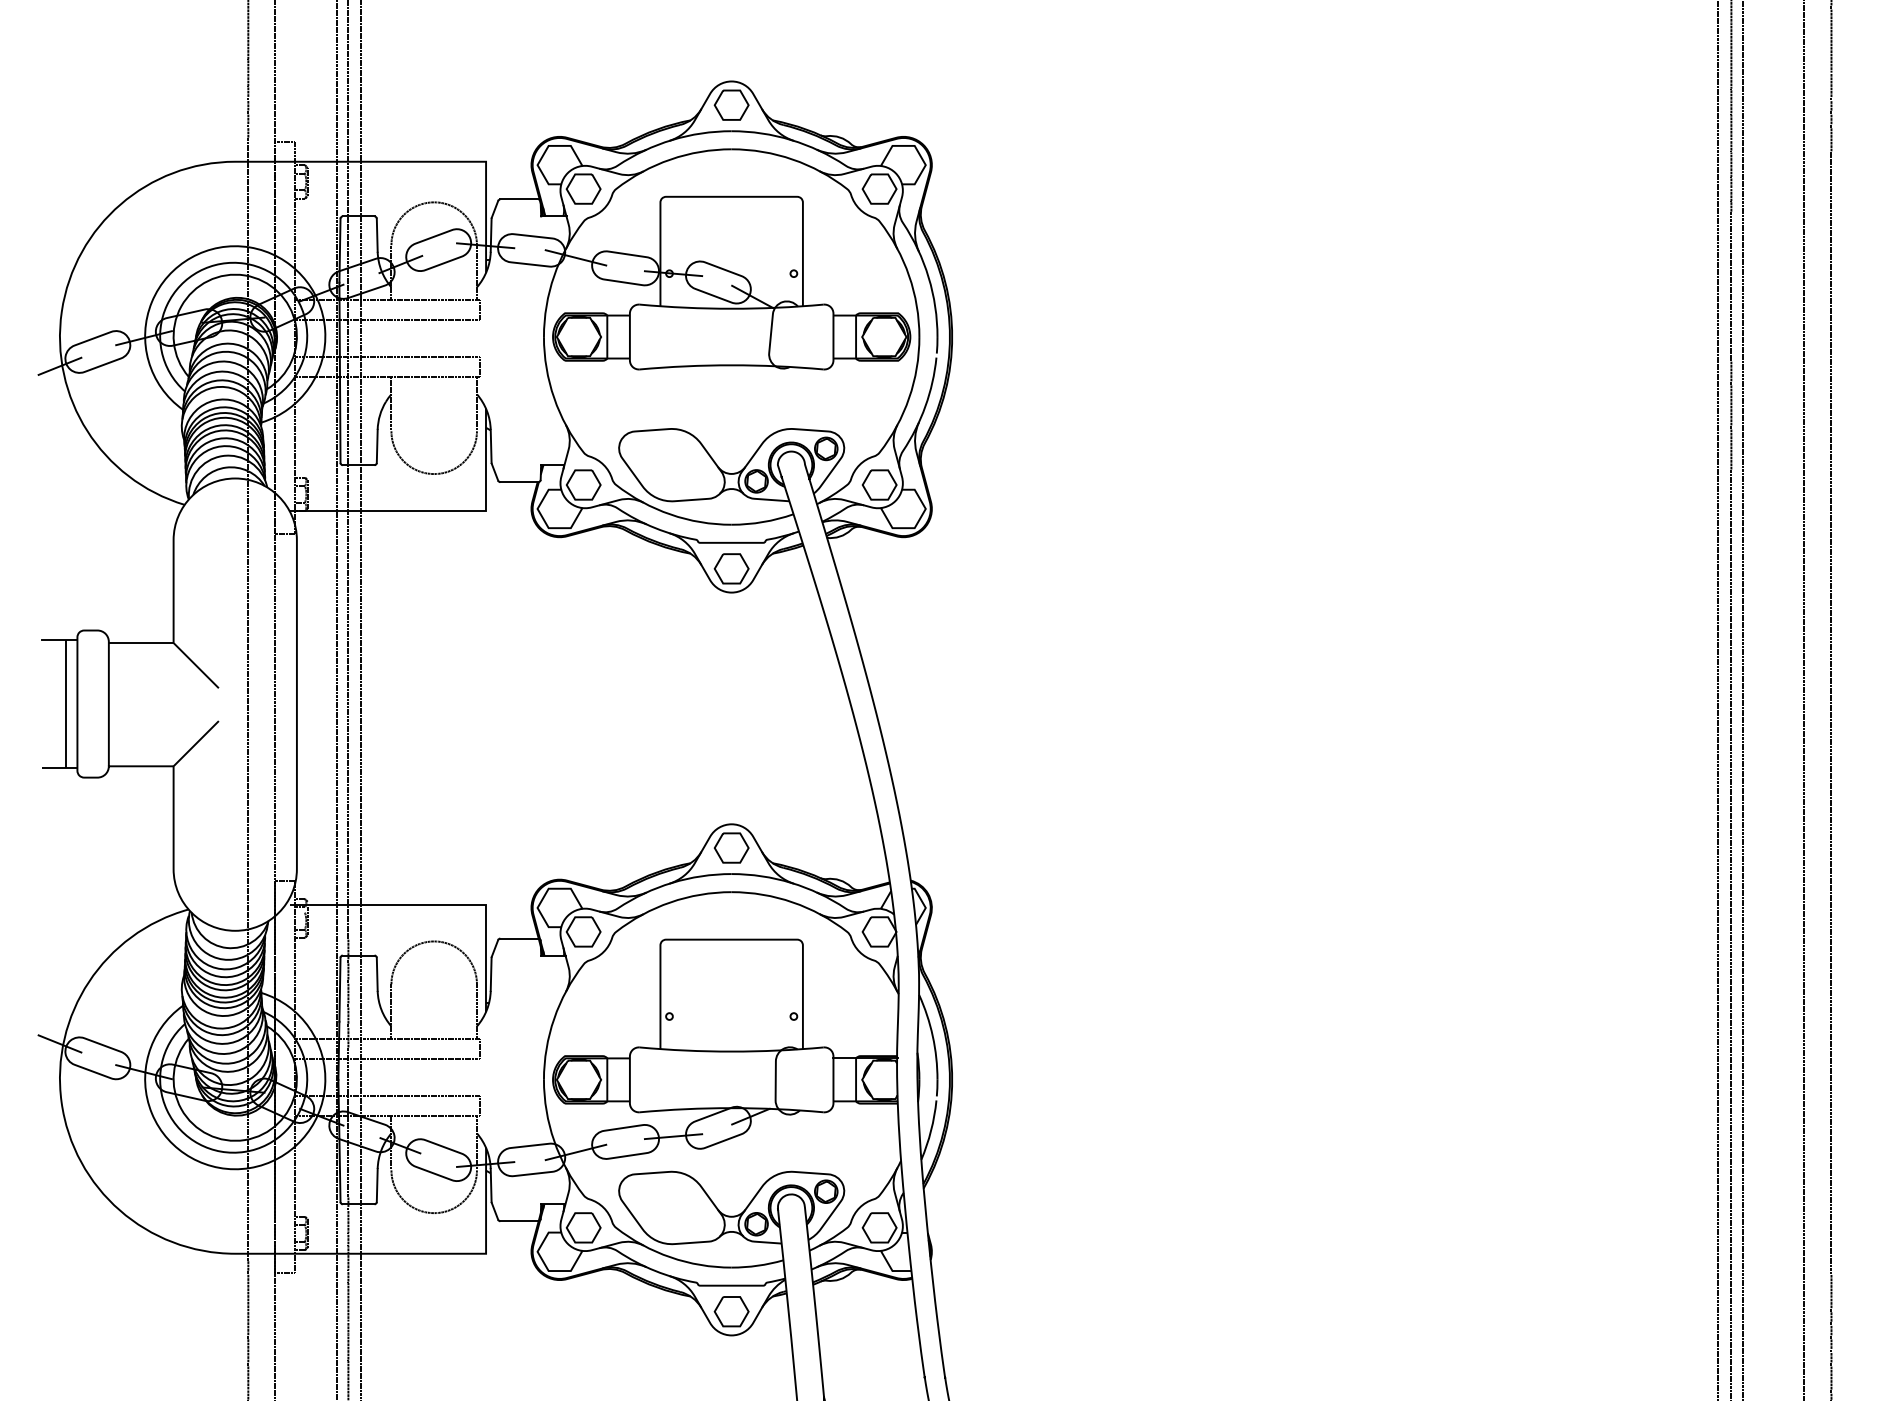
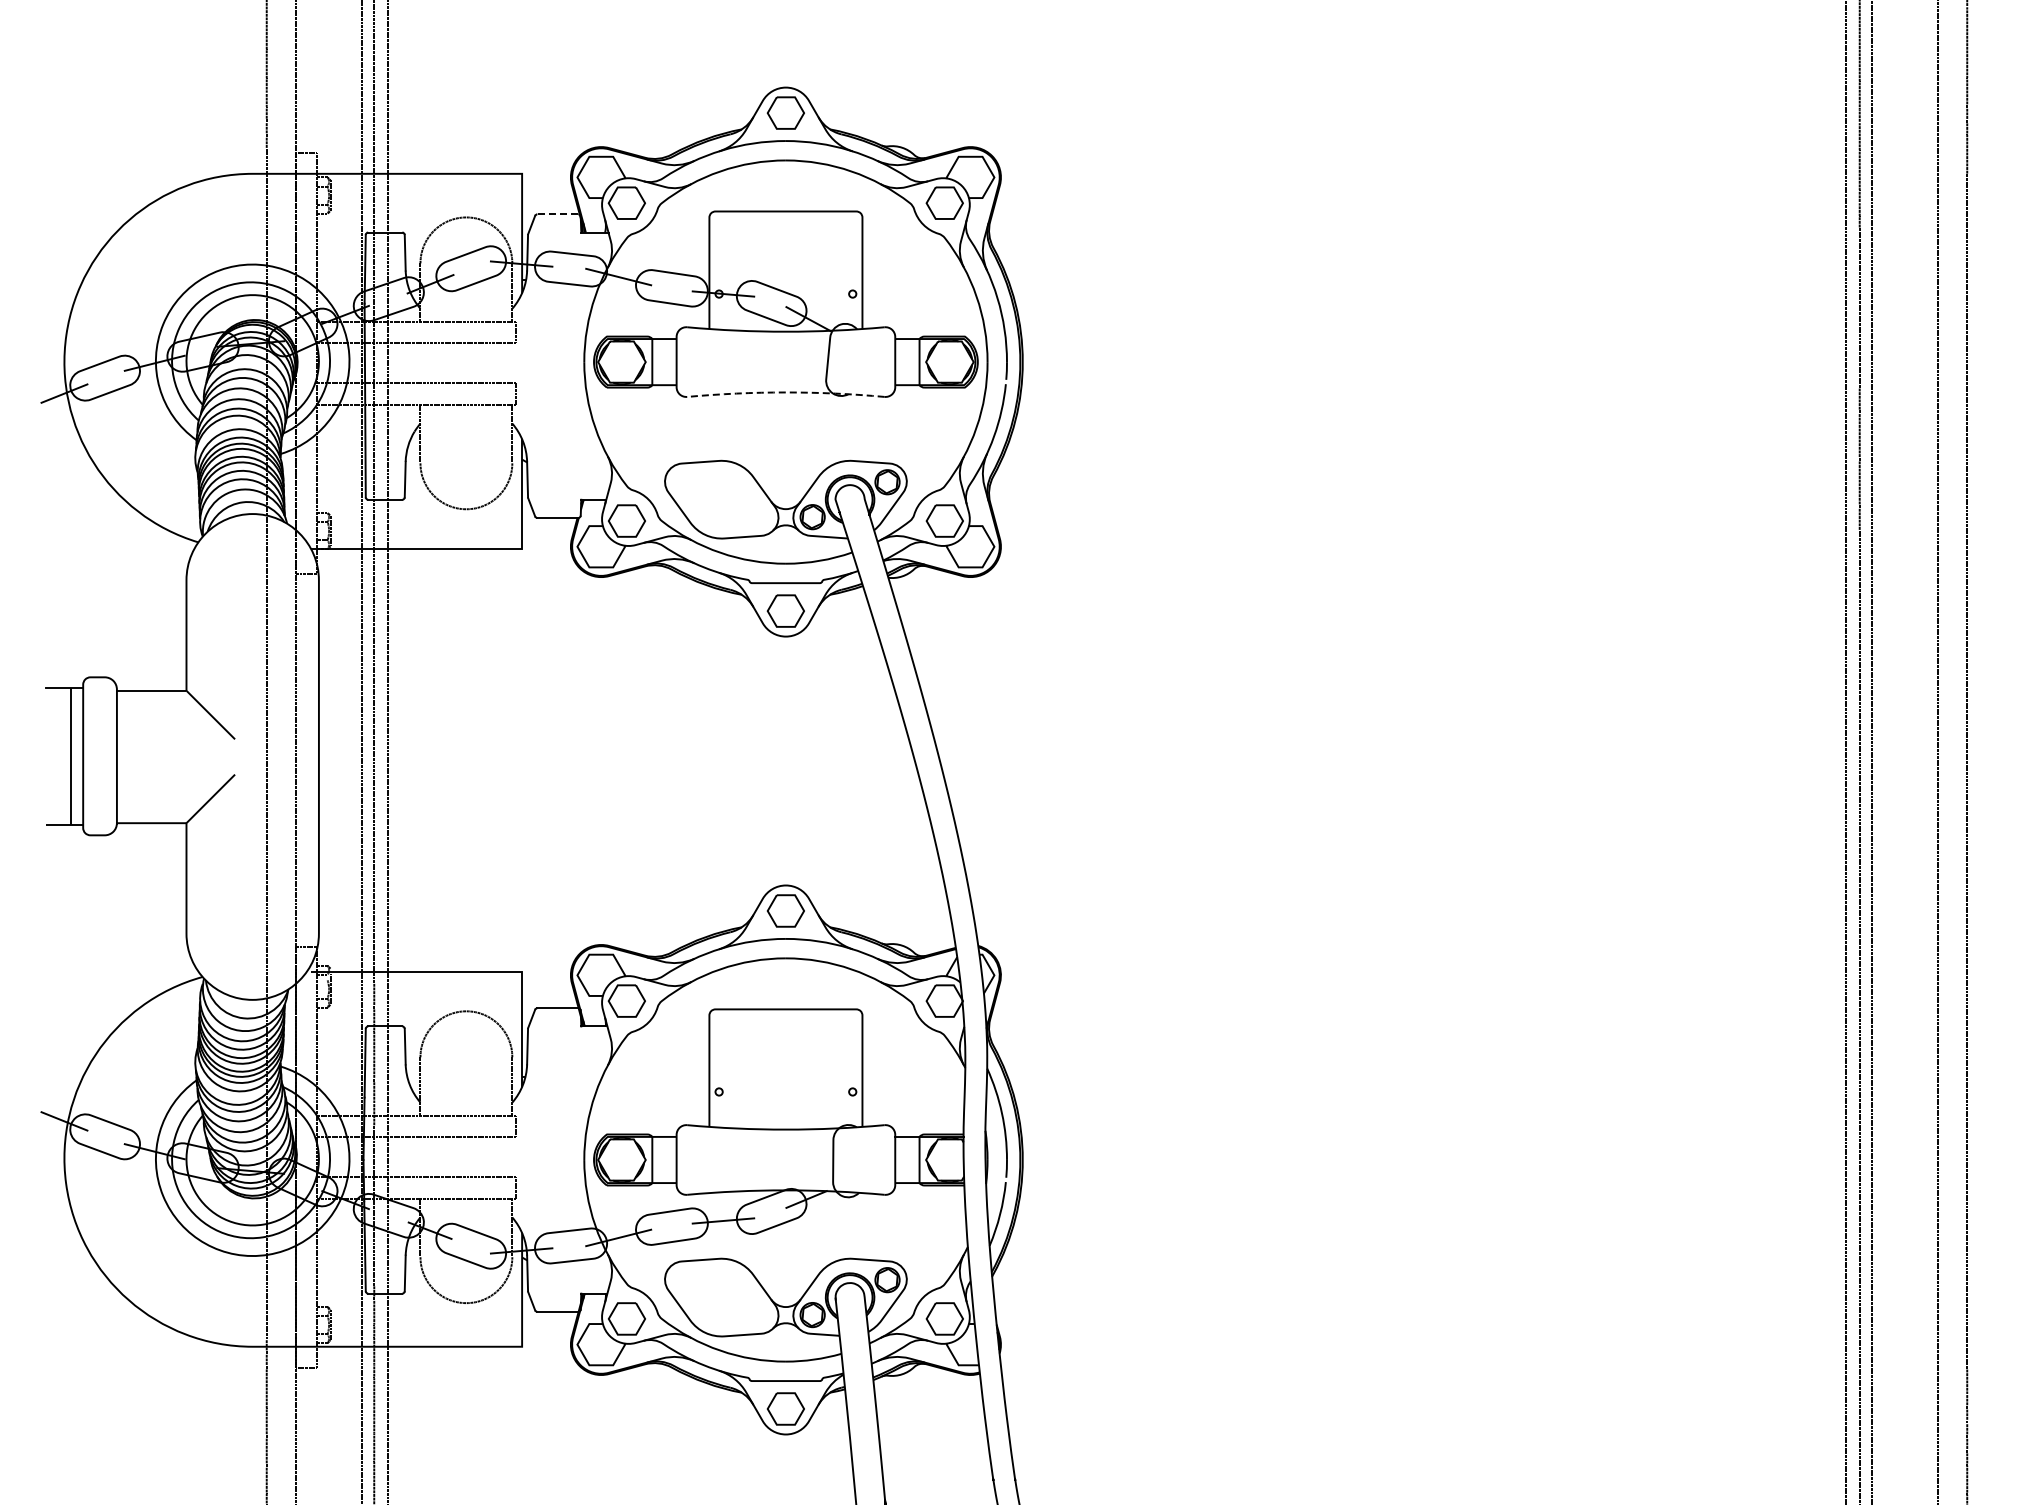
line: (519, 199) -> (557, 214), solid -> dashed
arc: (731, 365) -> (785, 392), solid -> dashed

